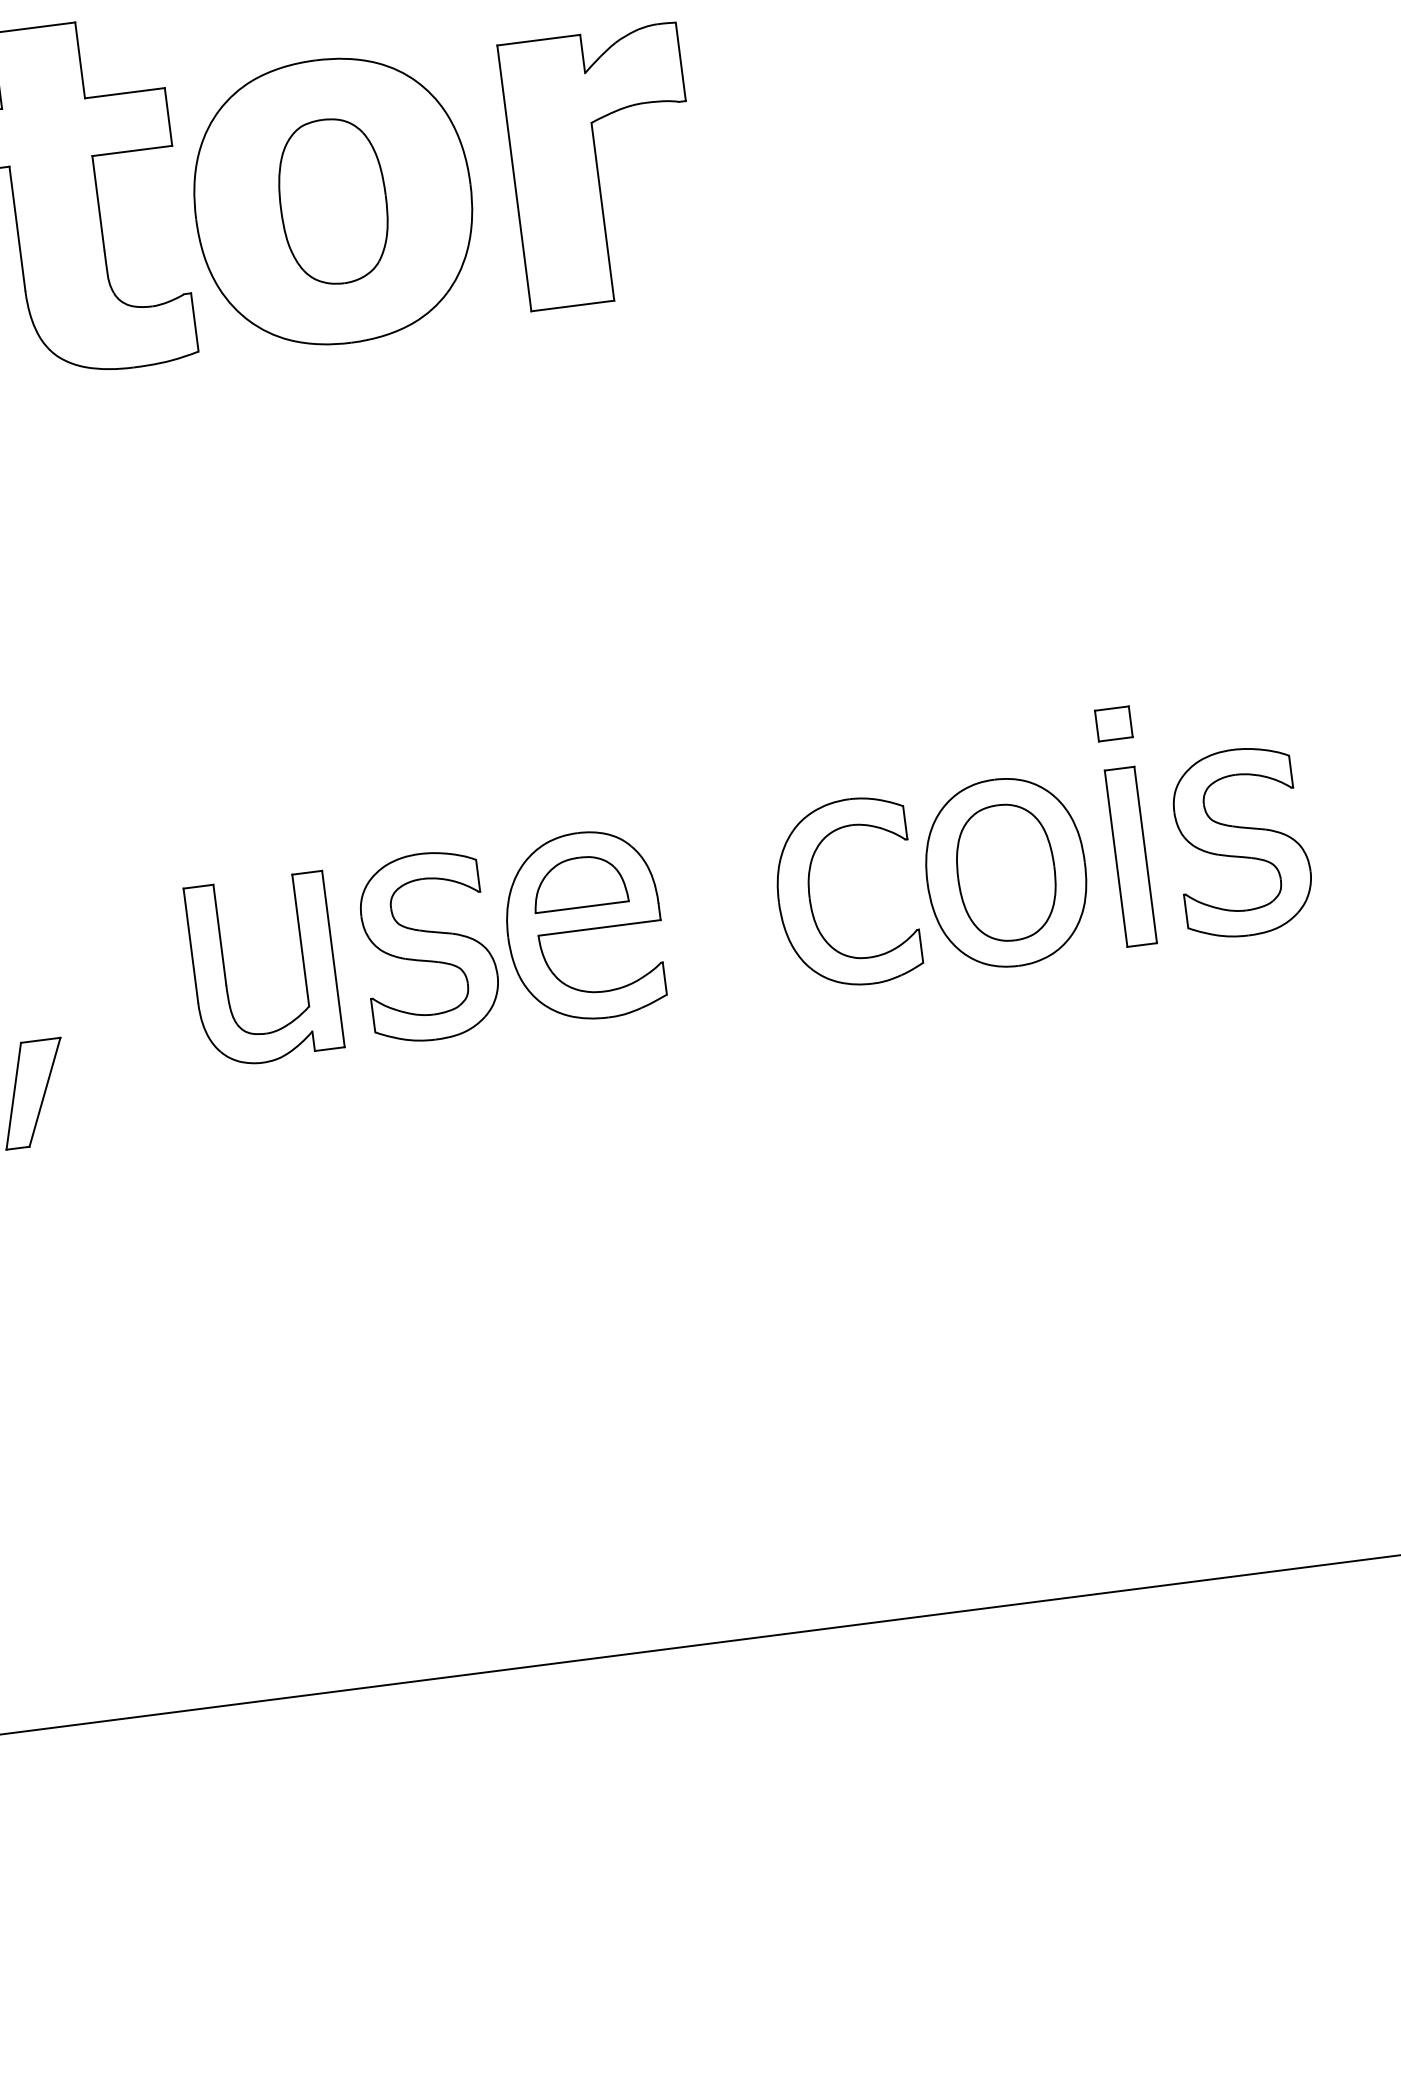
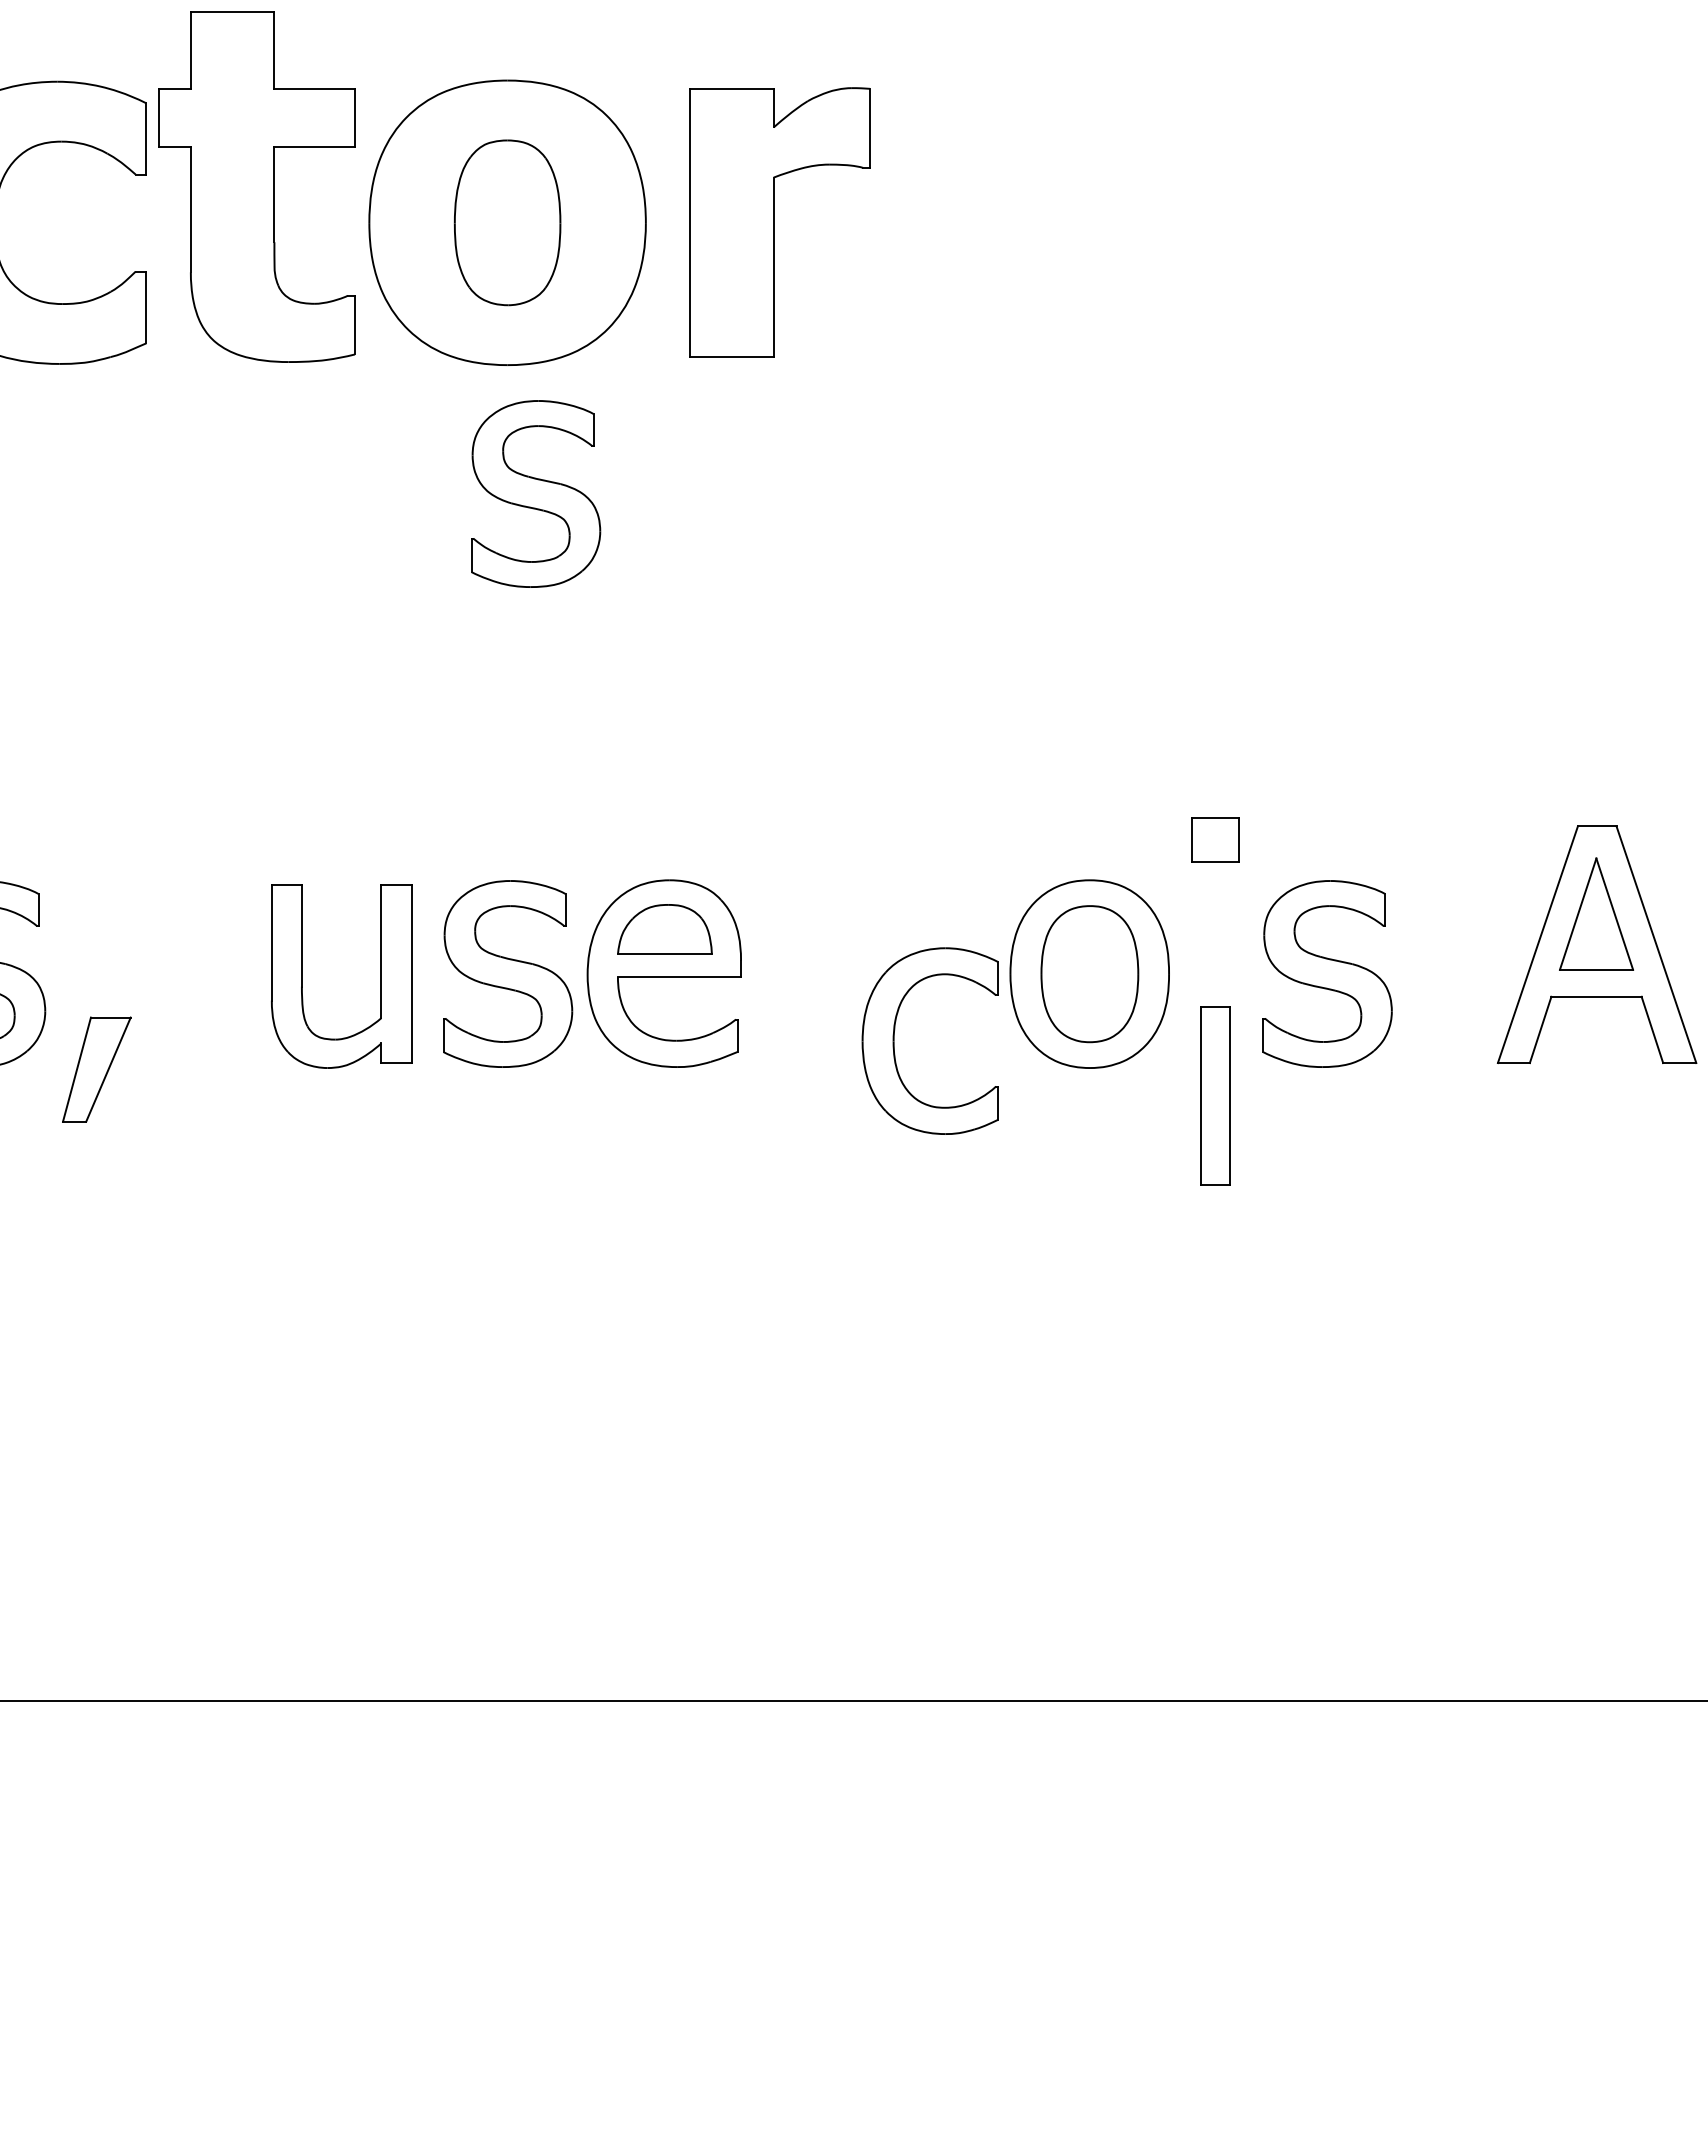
part: (396, 466) -> (536, 493), added
part: (1113, 724) -> (1215, 840), size x1.4
part: (1130, 856) -> (1215, 1095), moved
part: (810, 897) -> (894, 1040), moved

